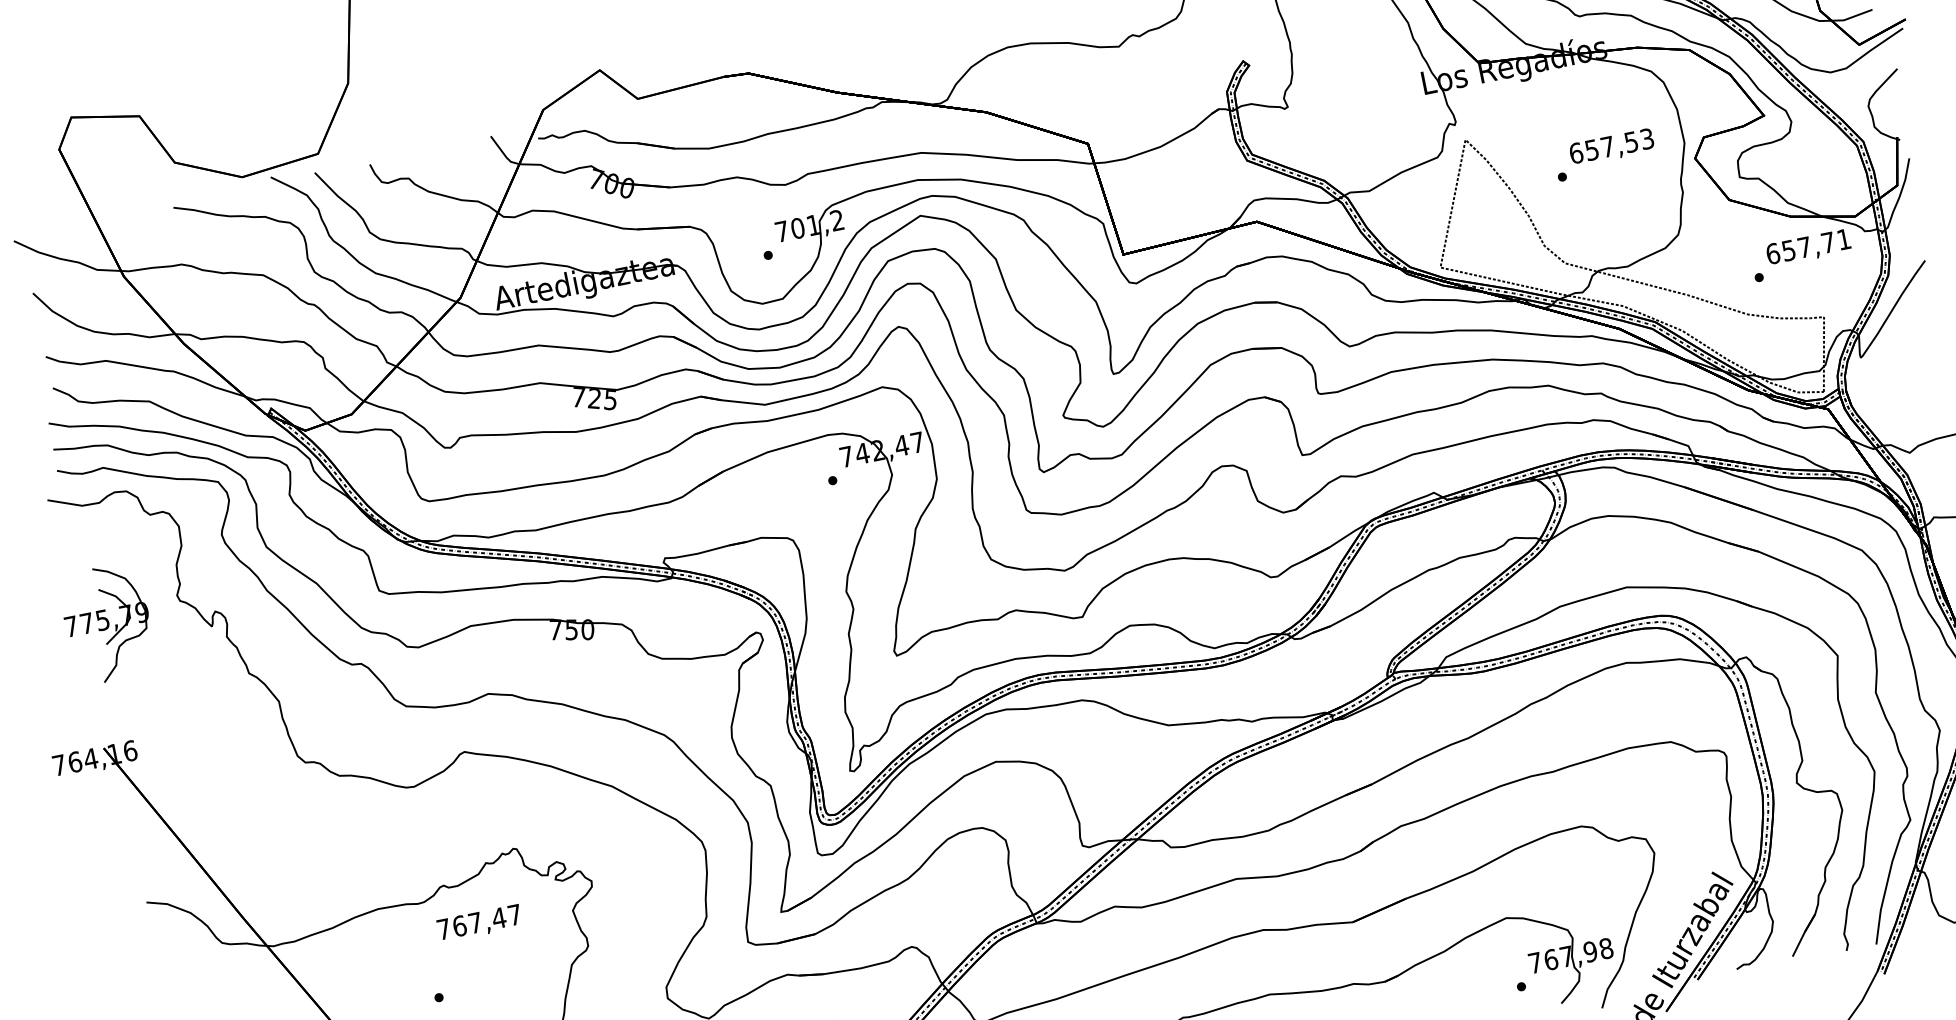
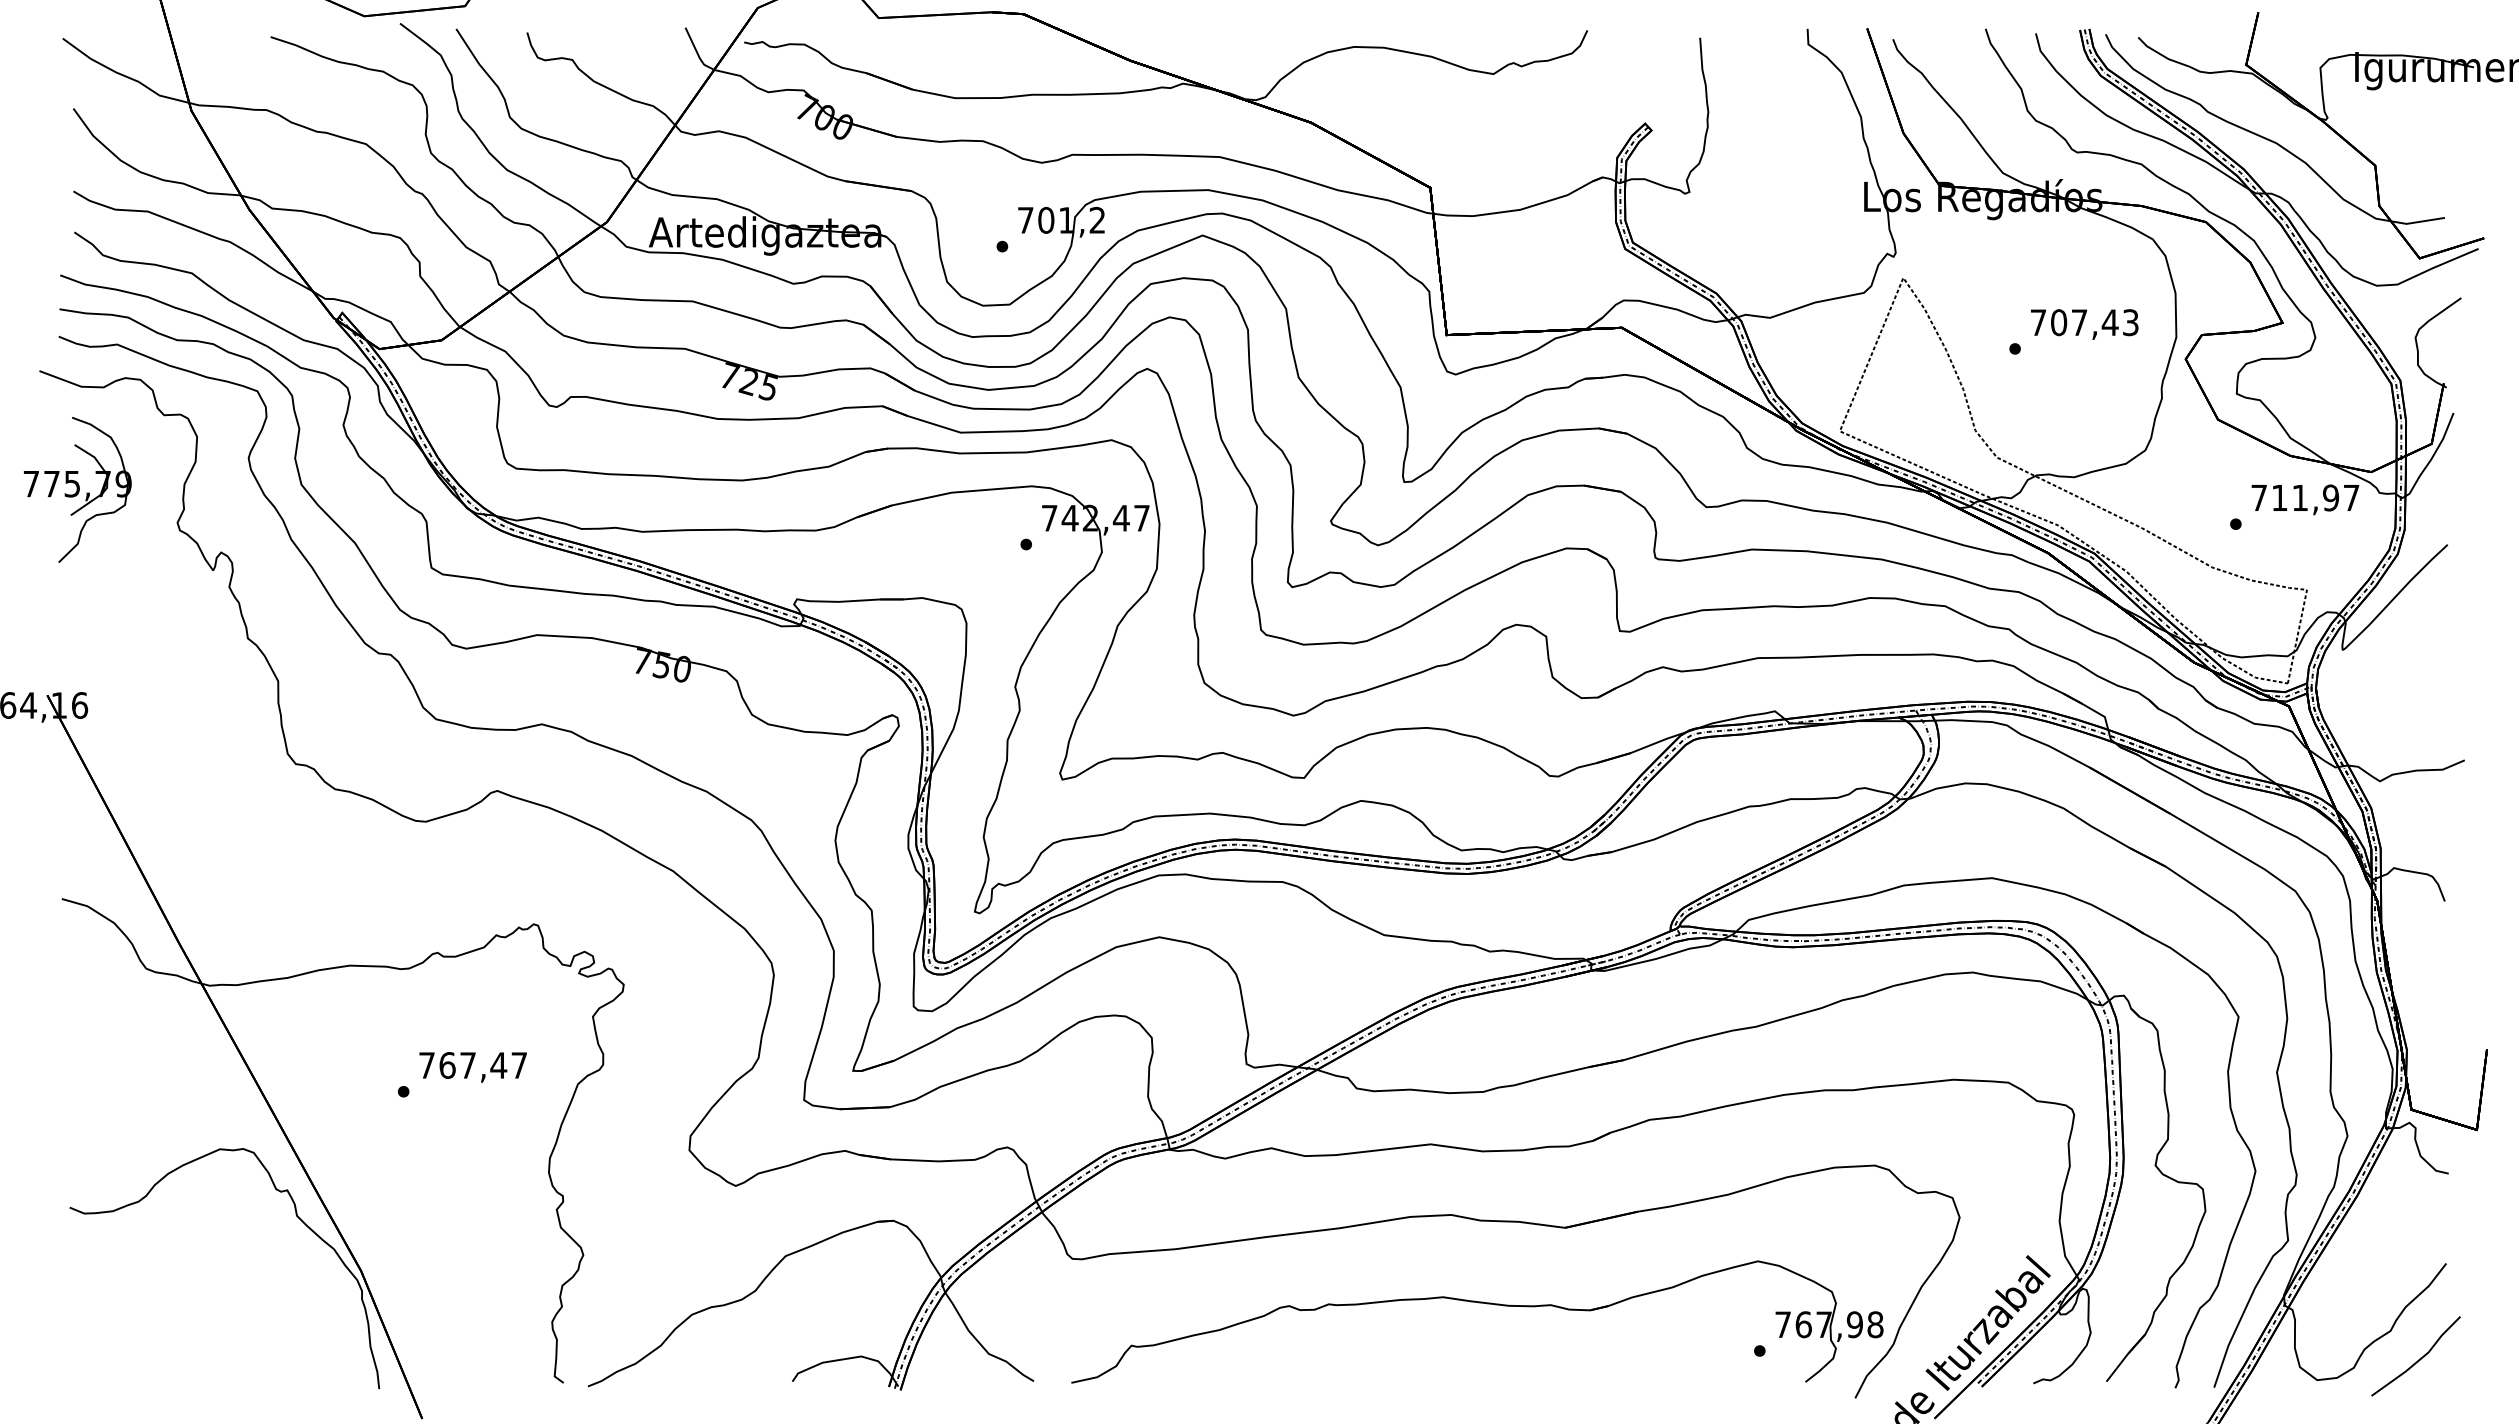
text: (1603, 147) -> (2074, 322), 657,53 -> 707,43
text: (1808, 246) -> (2305, 497), 657,71 -> 711,97
part: (107, 623) -> (77, 489), moved
text: (479, 923) -> (472, 1067), moved

